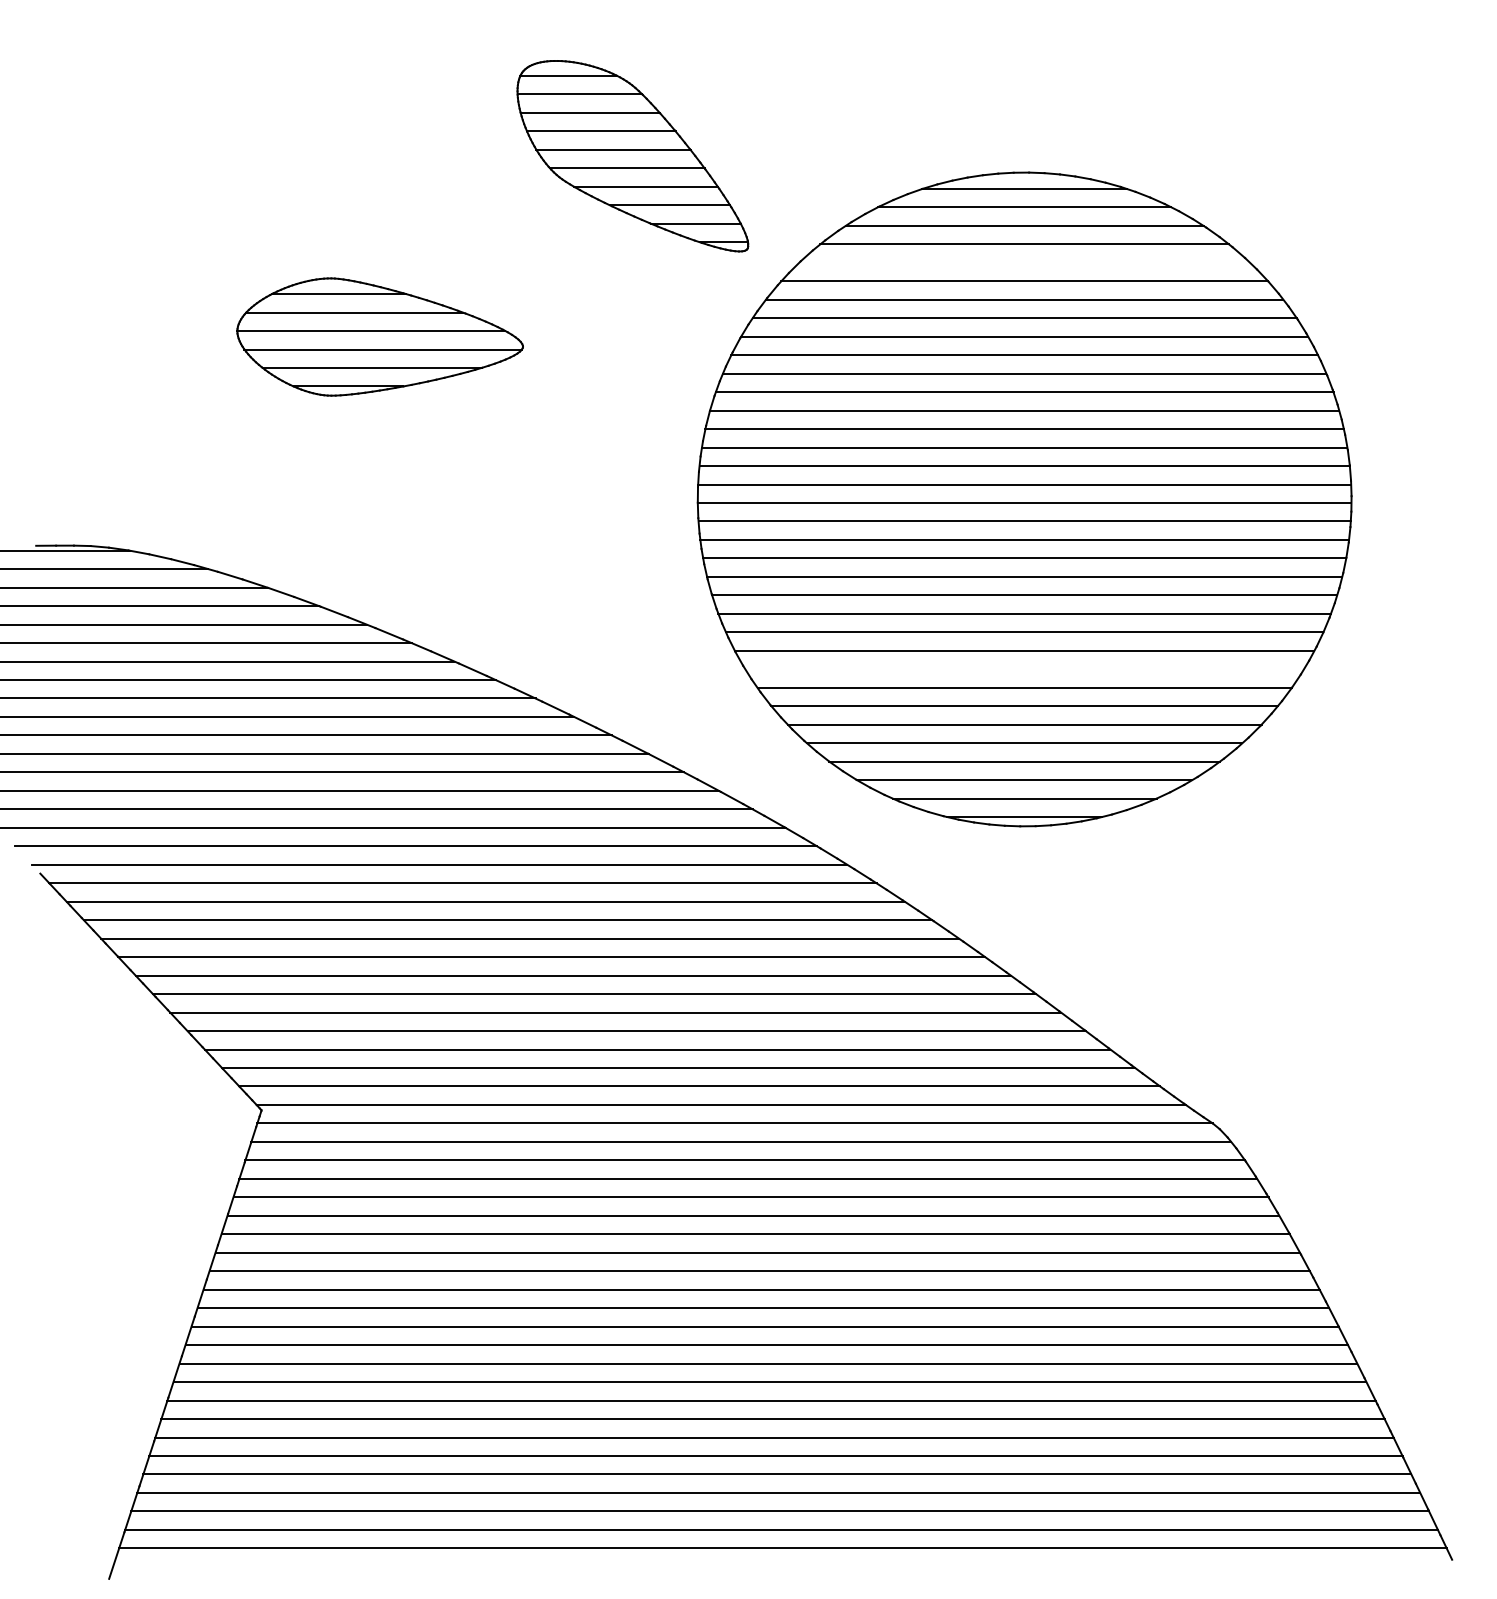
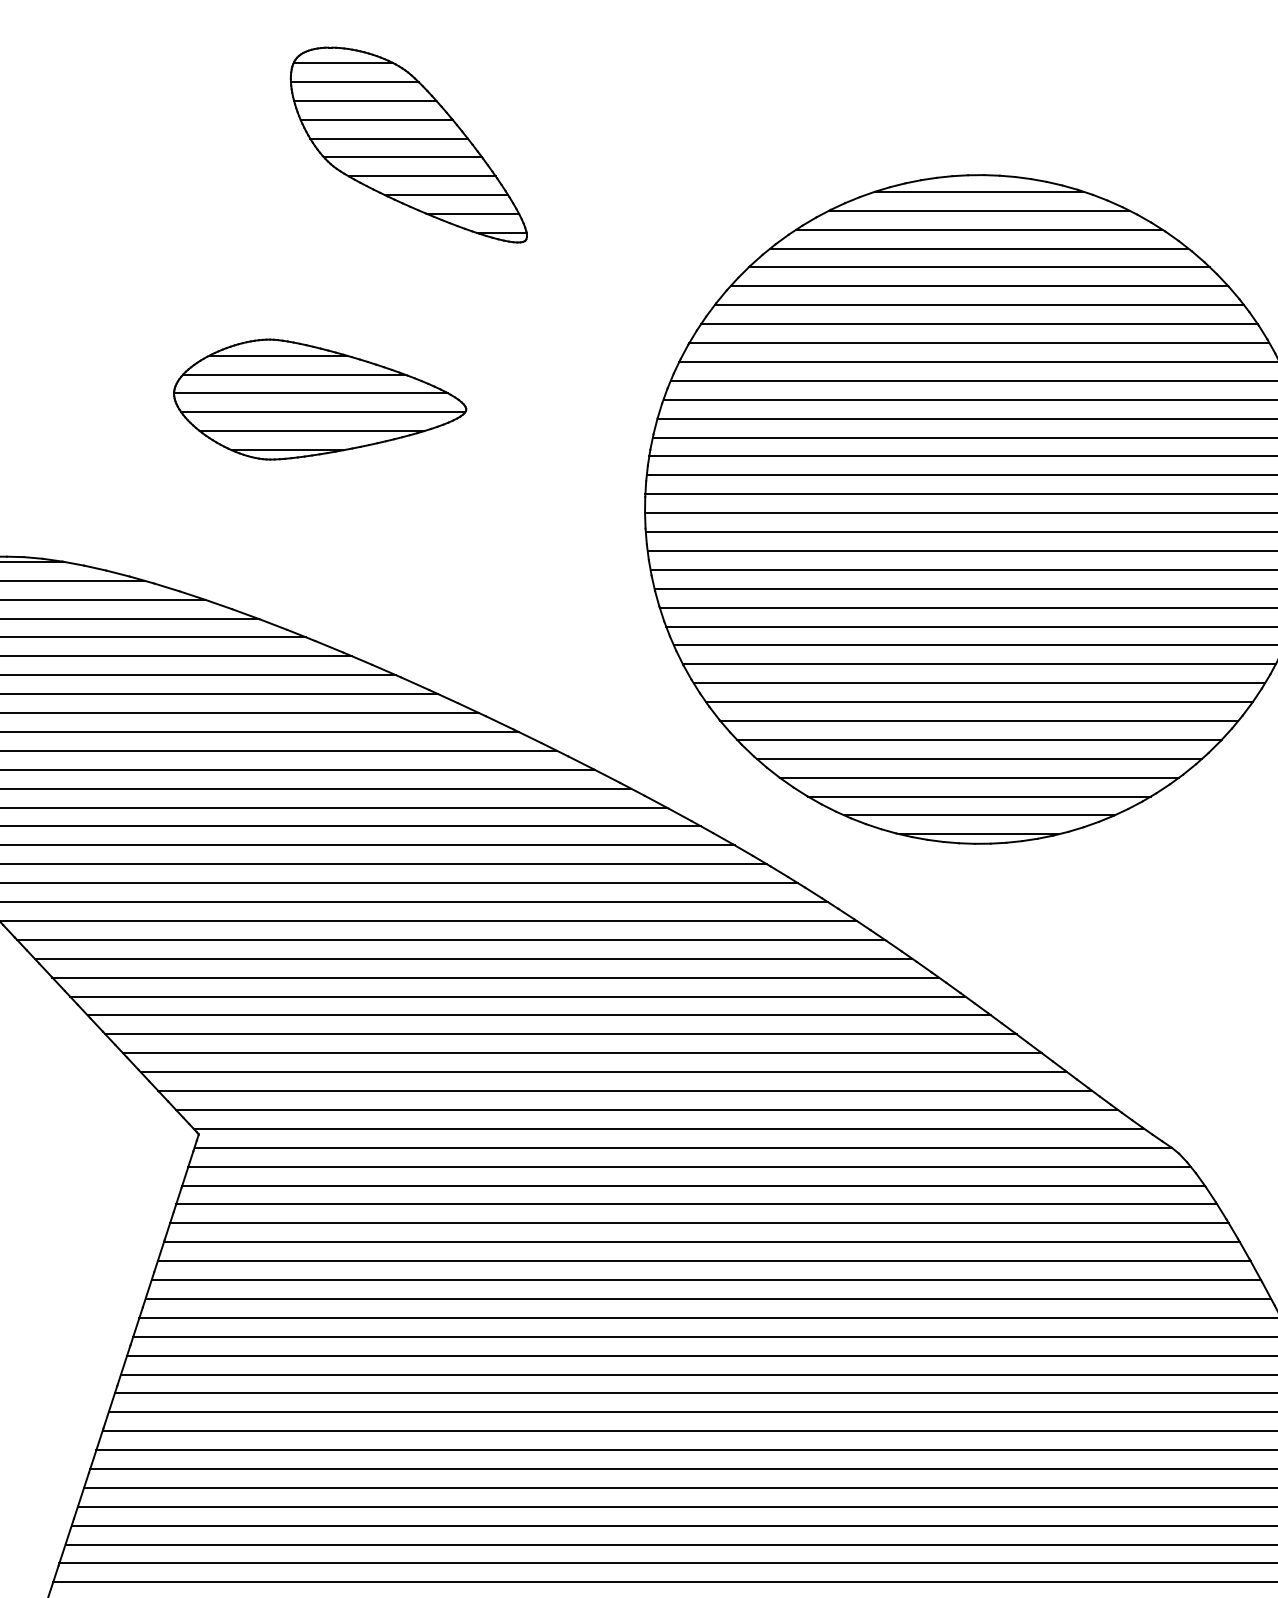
part: (632, 156) -> (408, 145), moved
line: (1024, 262) -> (979, 267), added
part: (379, 336) -> (319, 399), moved
line: (1024, 669) -> (979, 683), added

